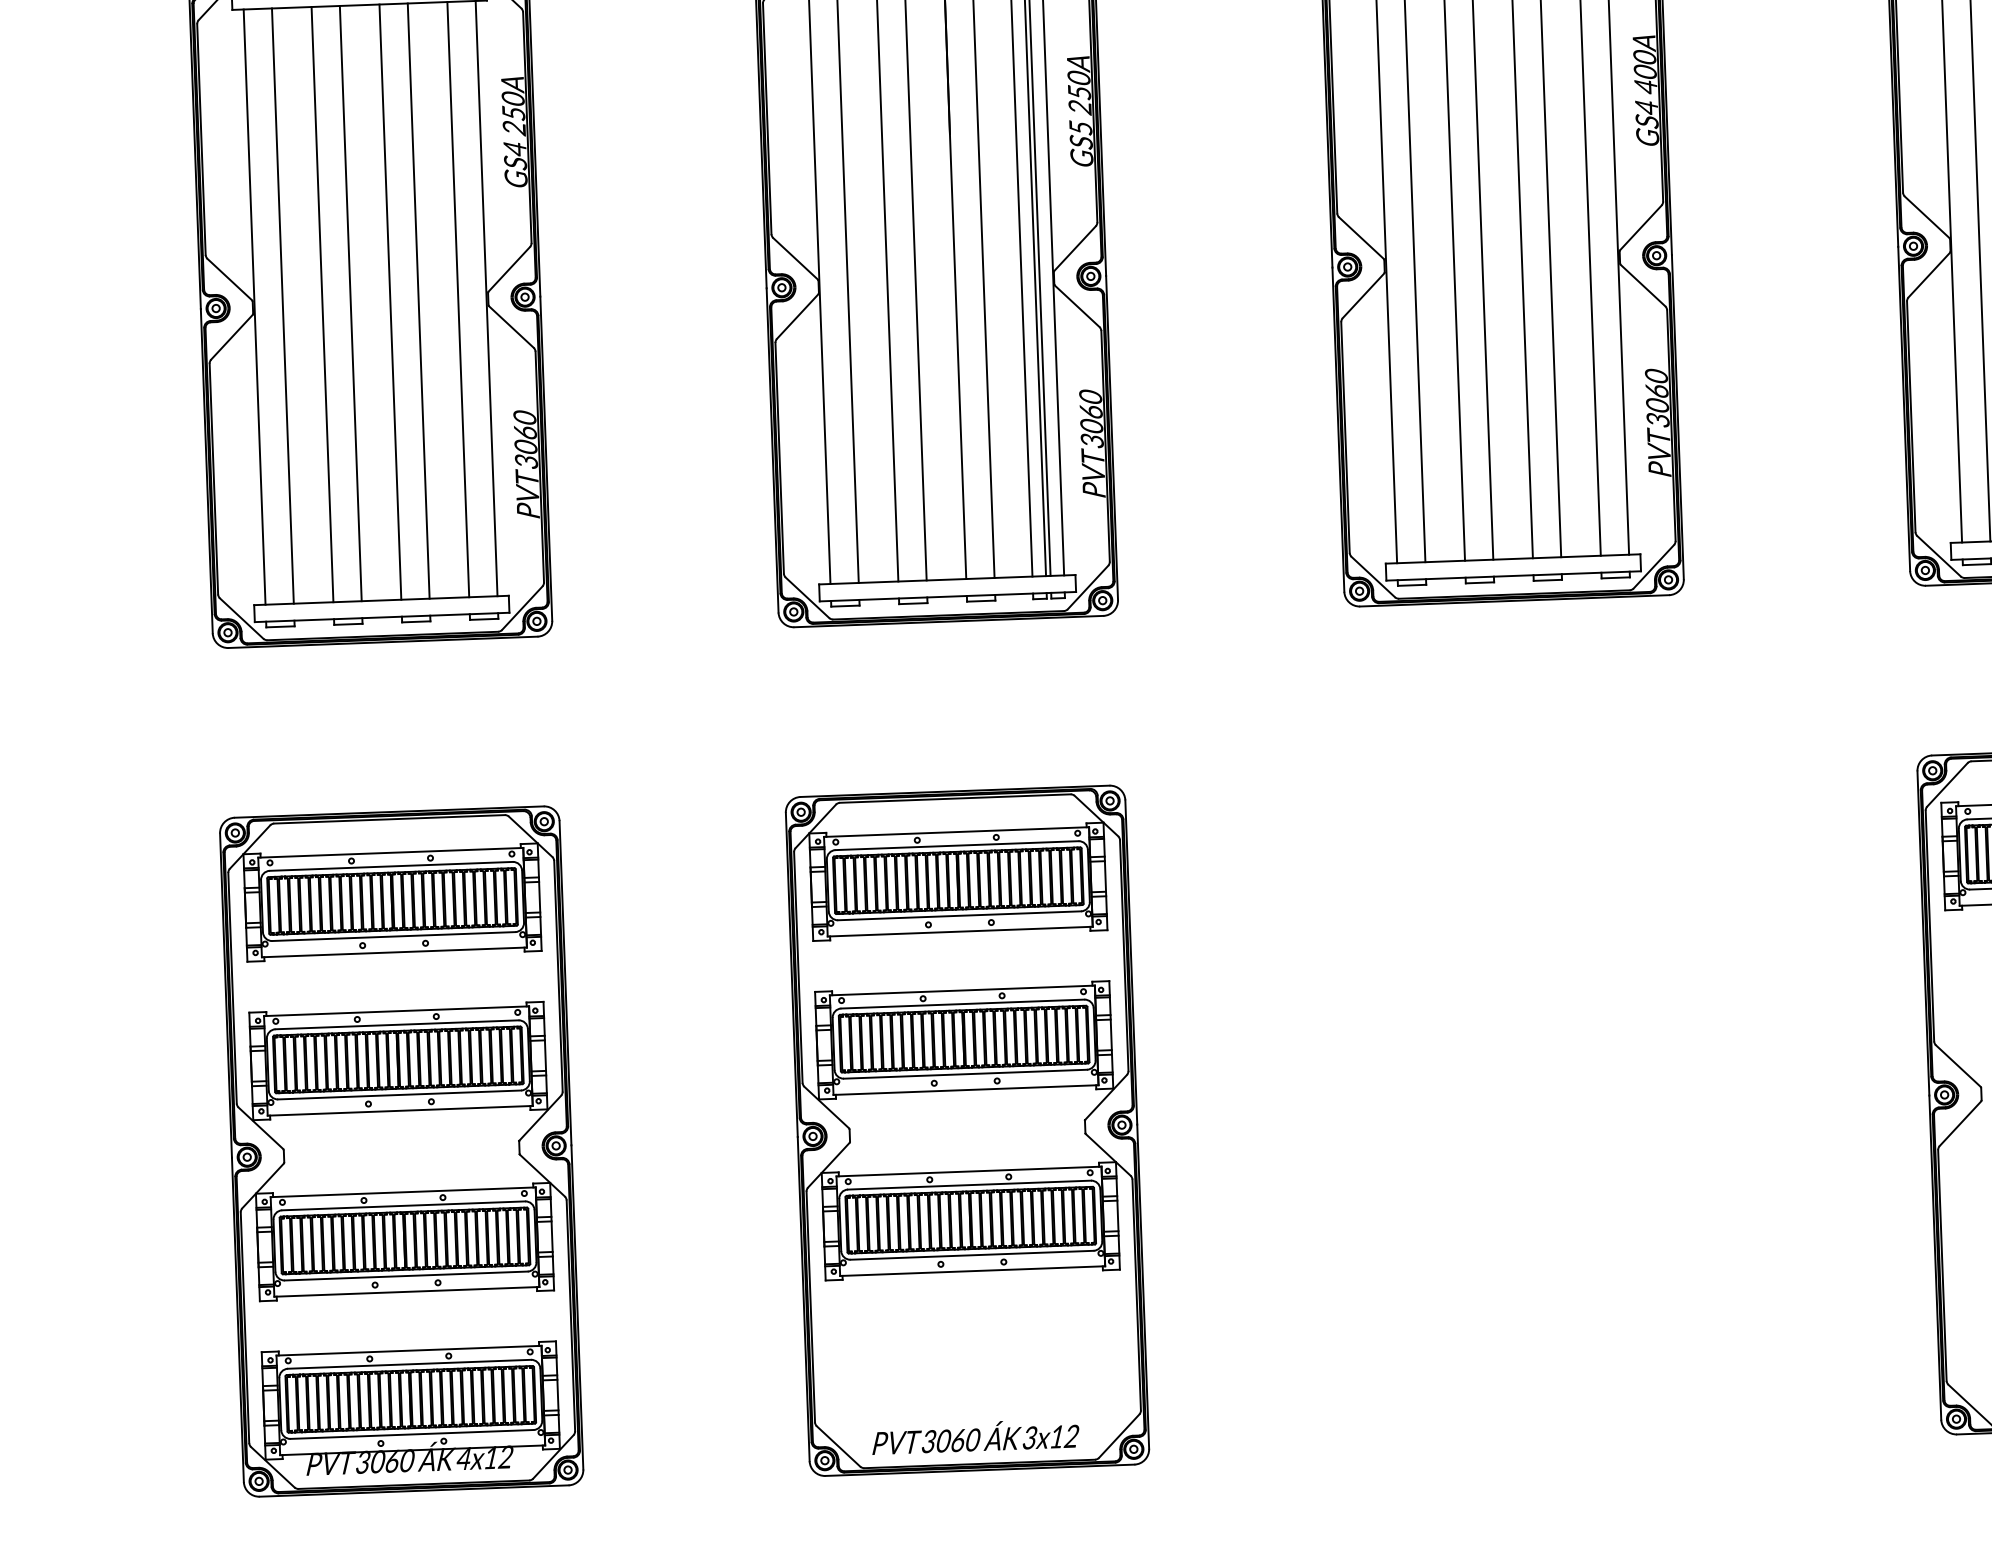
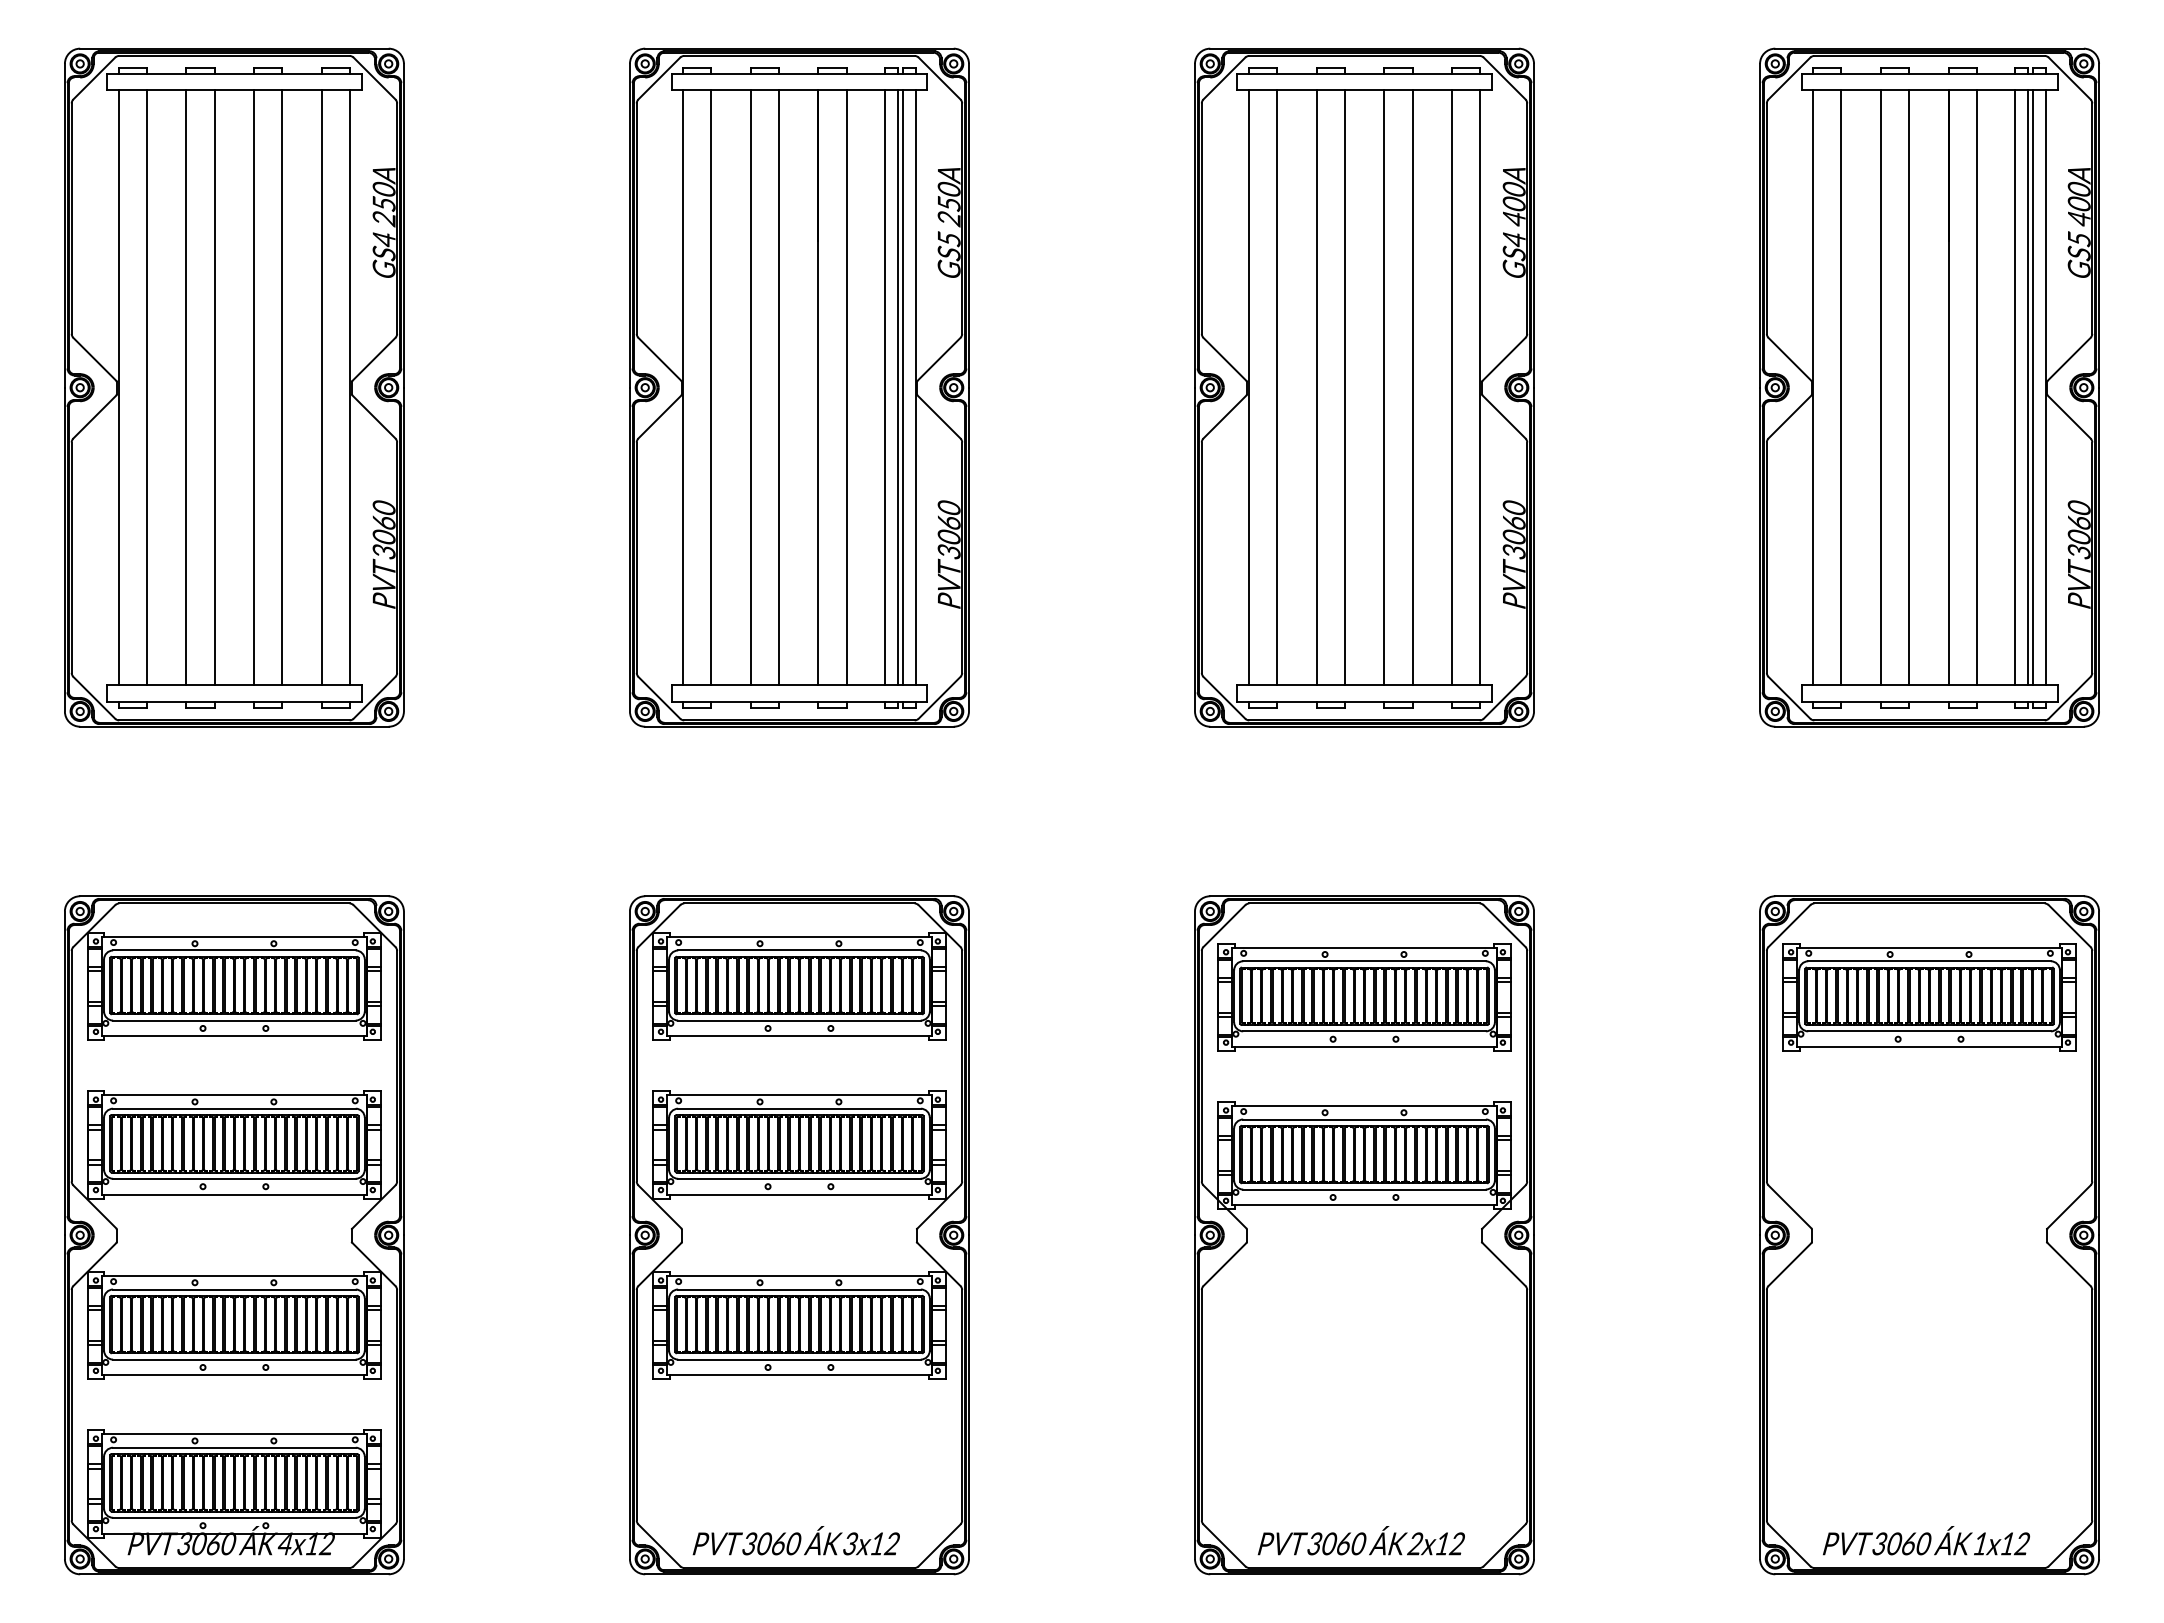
part: (1533, 1110) -> (1364, 1235), added

